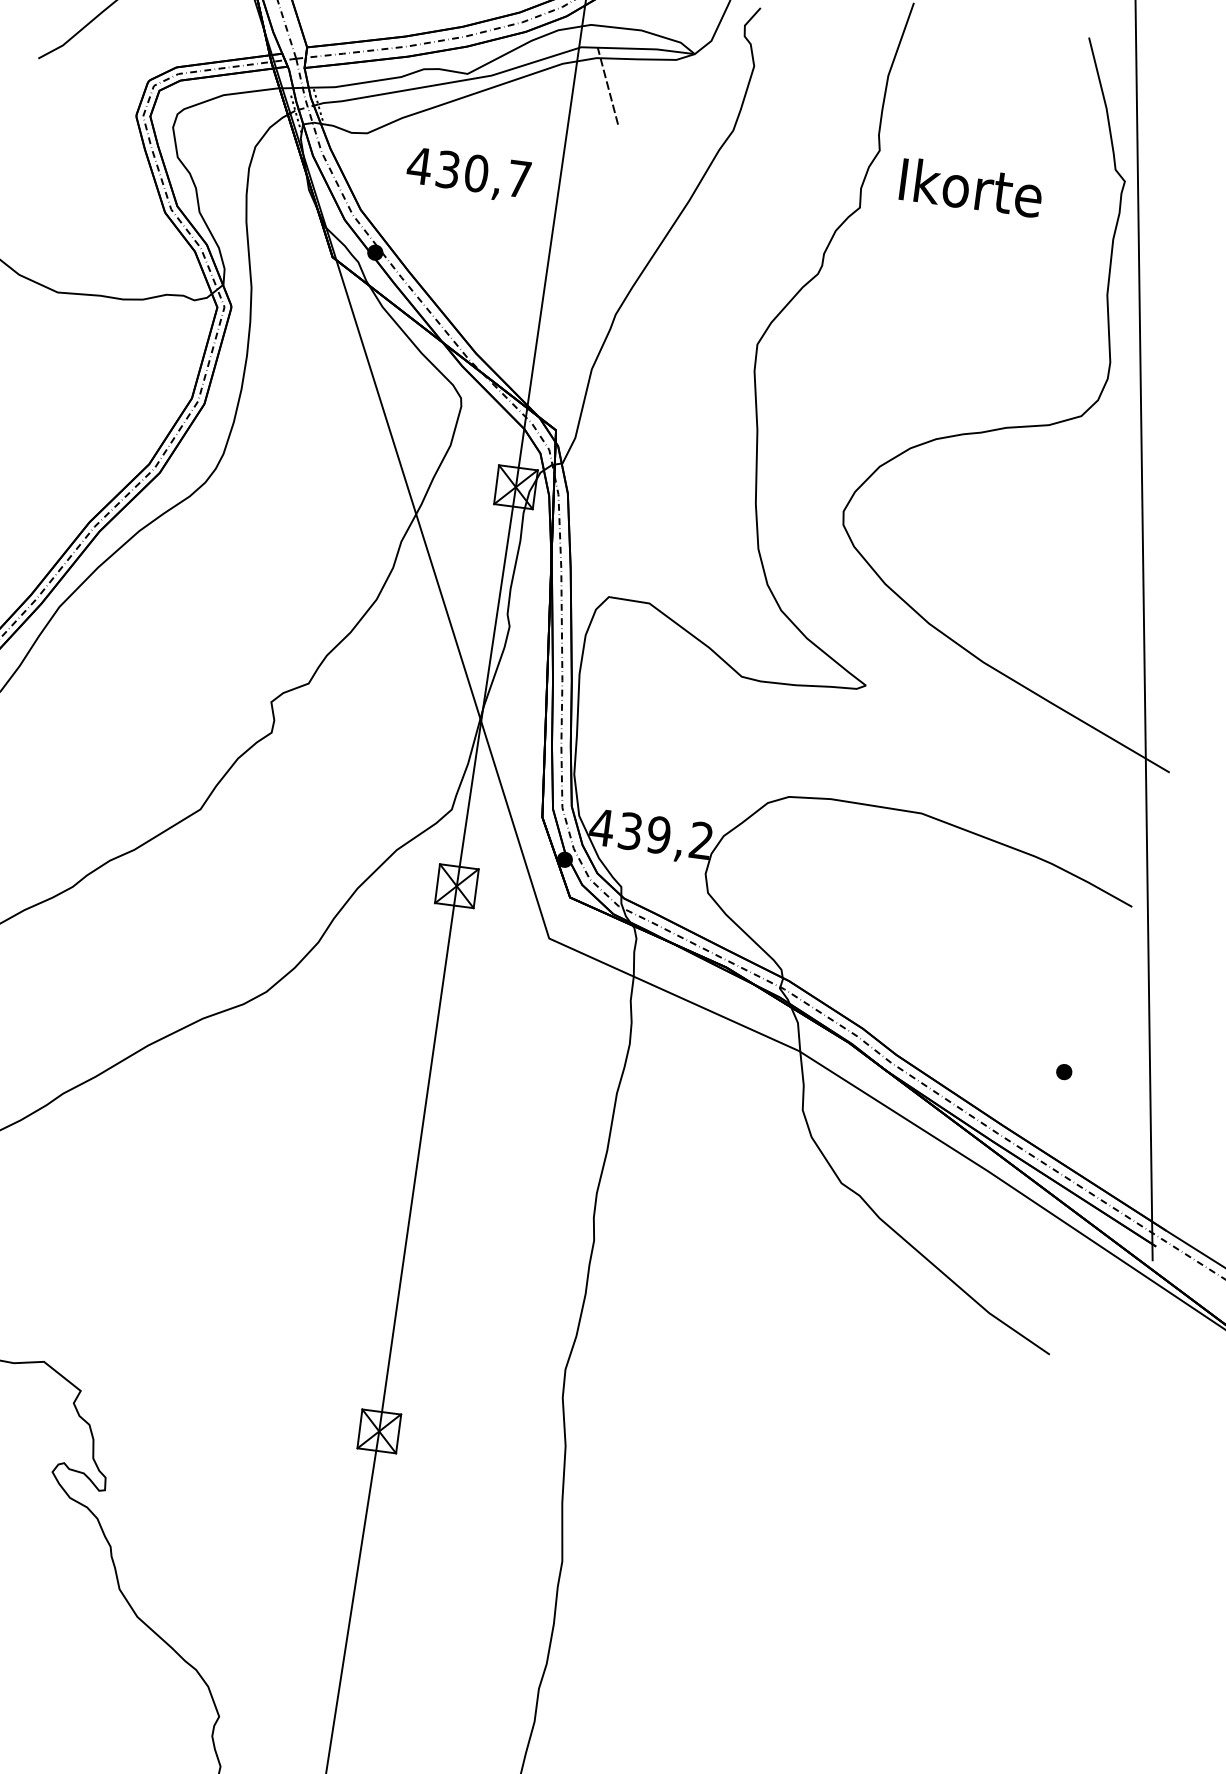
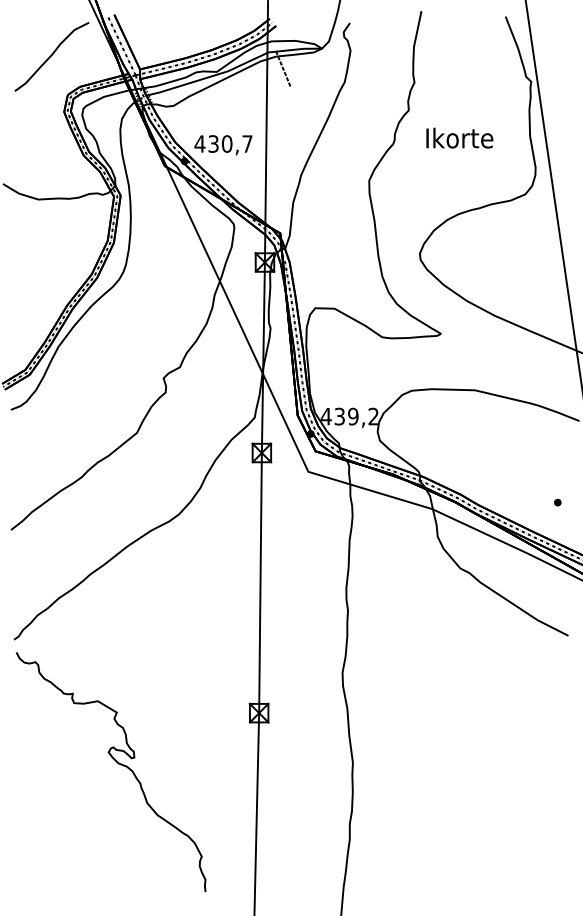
text: (468, 175) -> (223, 145), moved
text: (970, 186) -> (459, 137), moved

